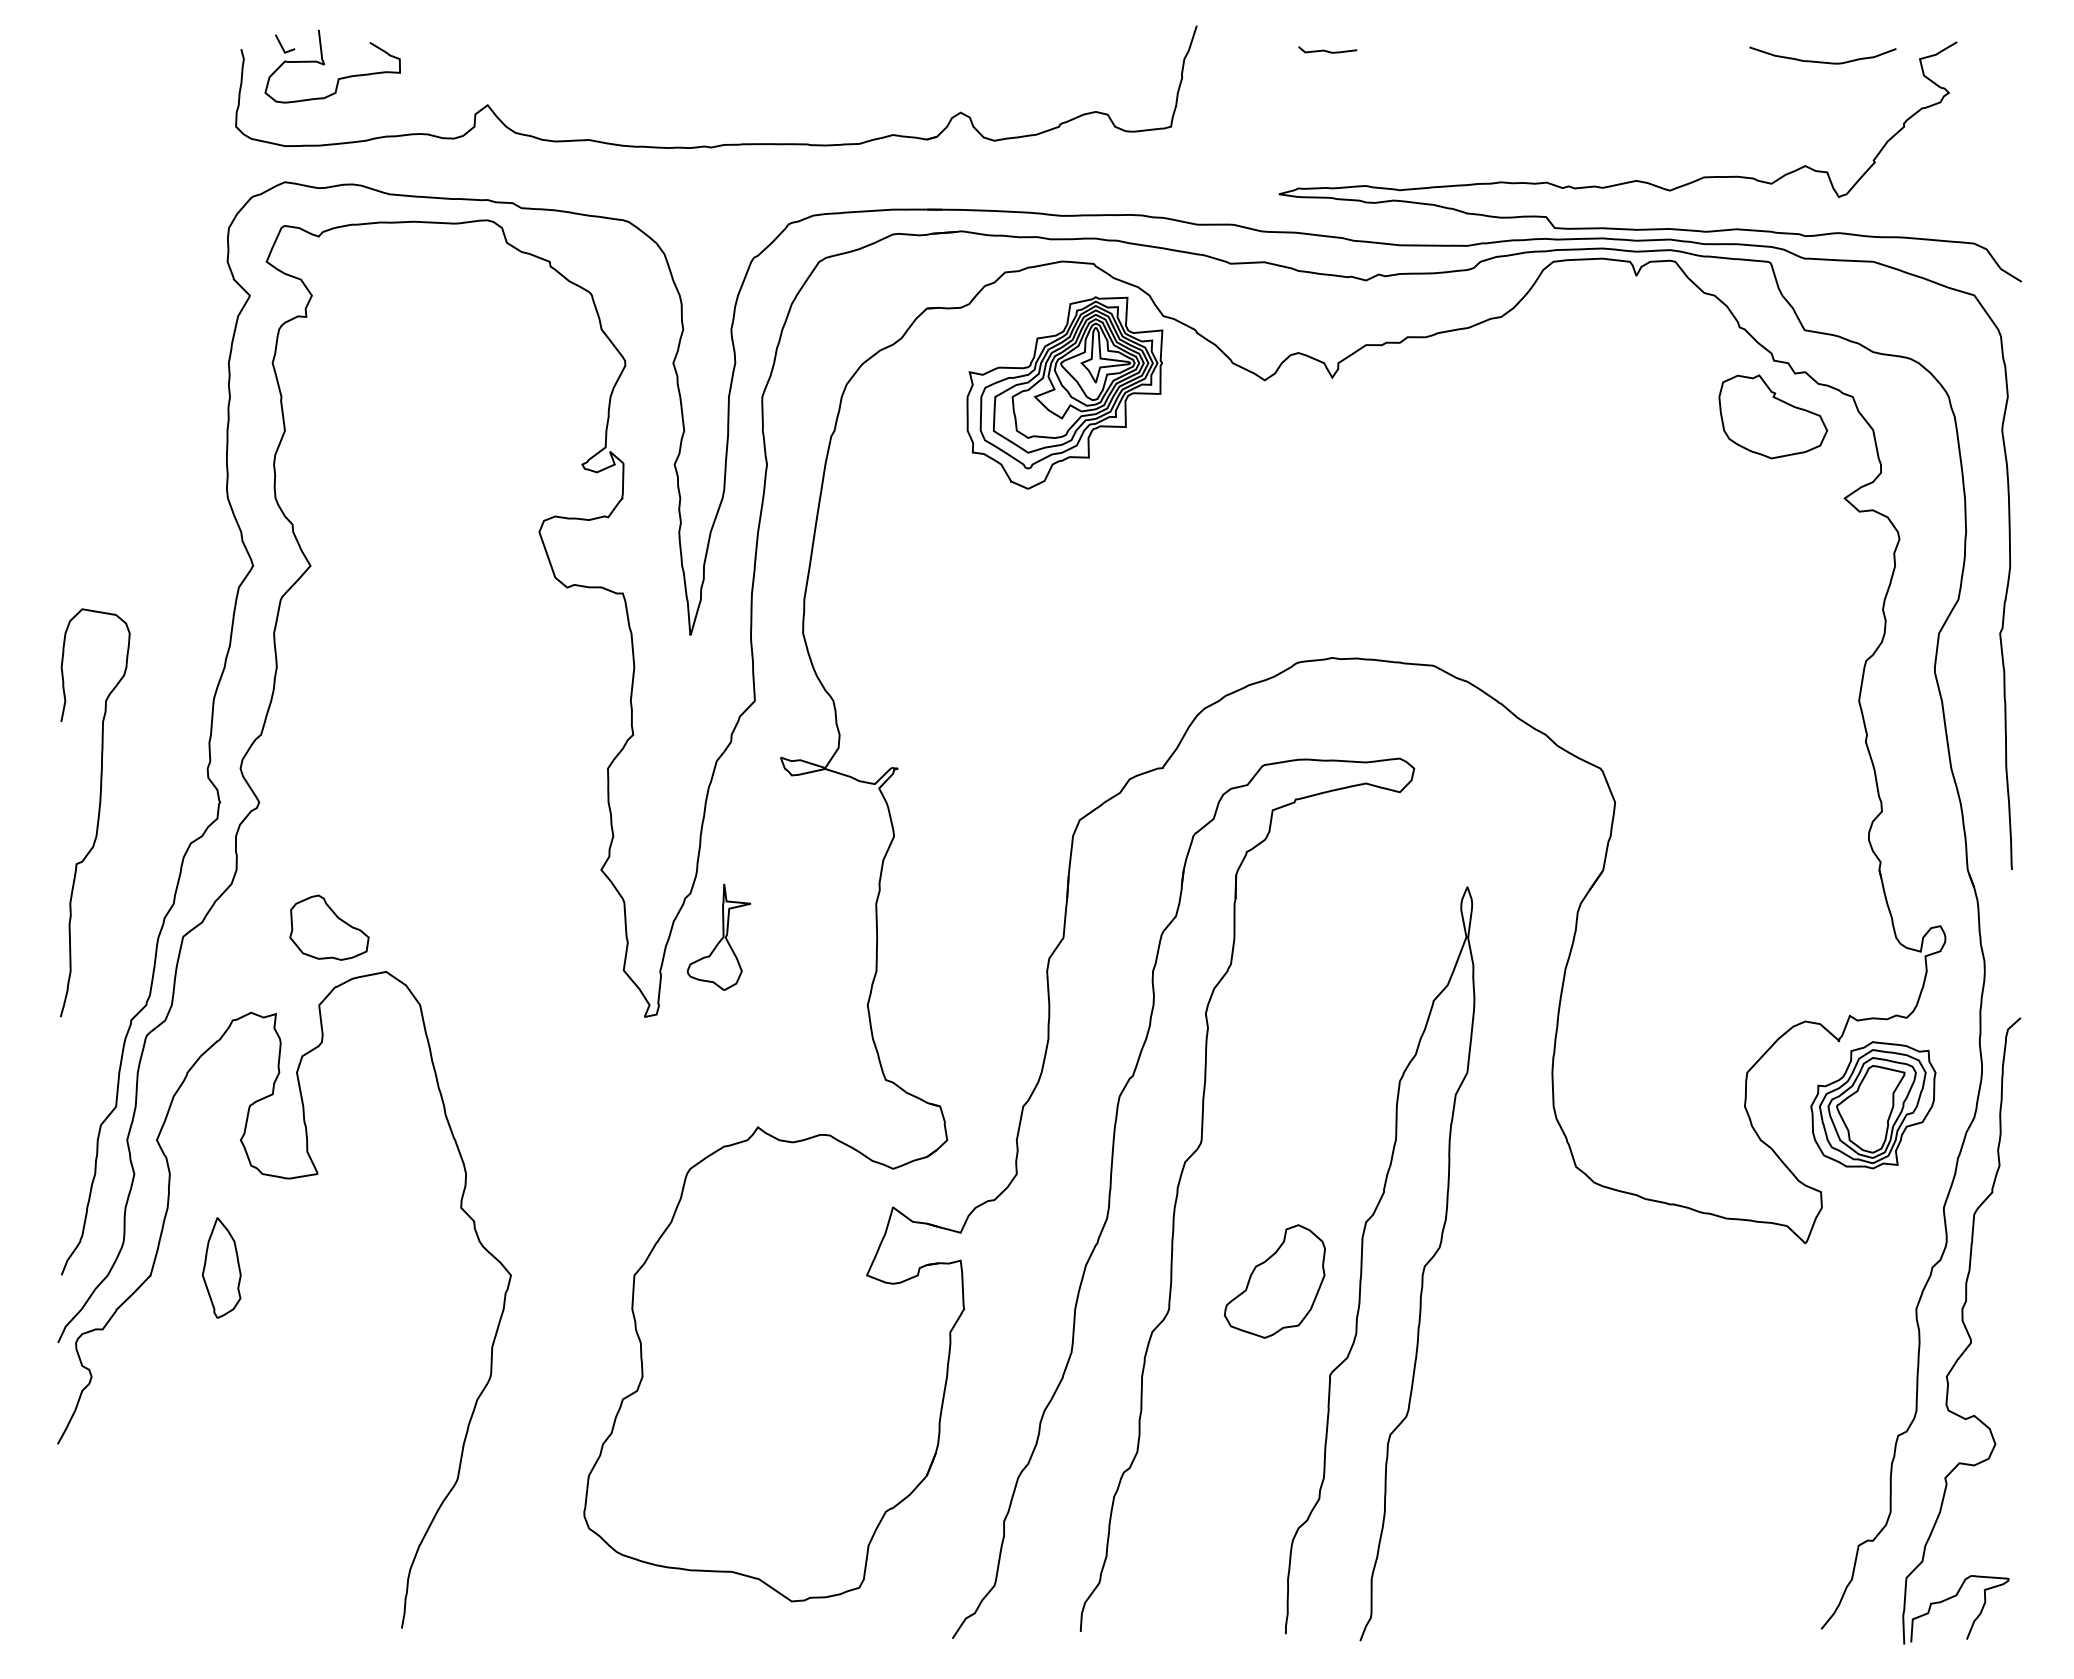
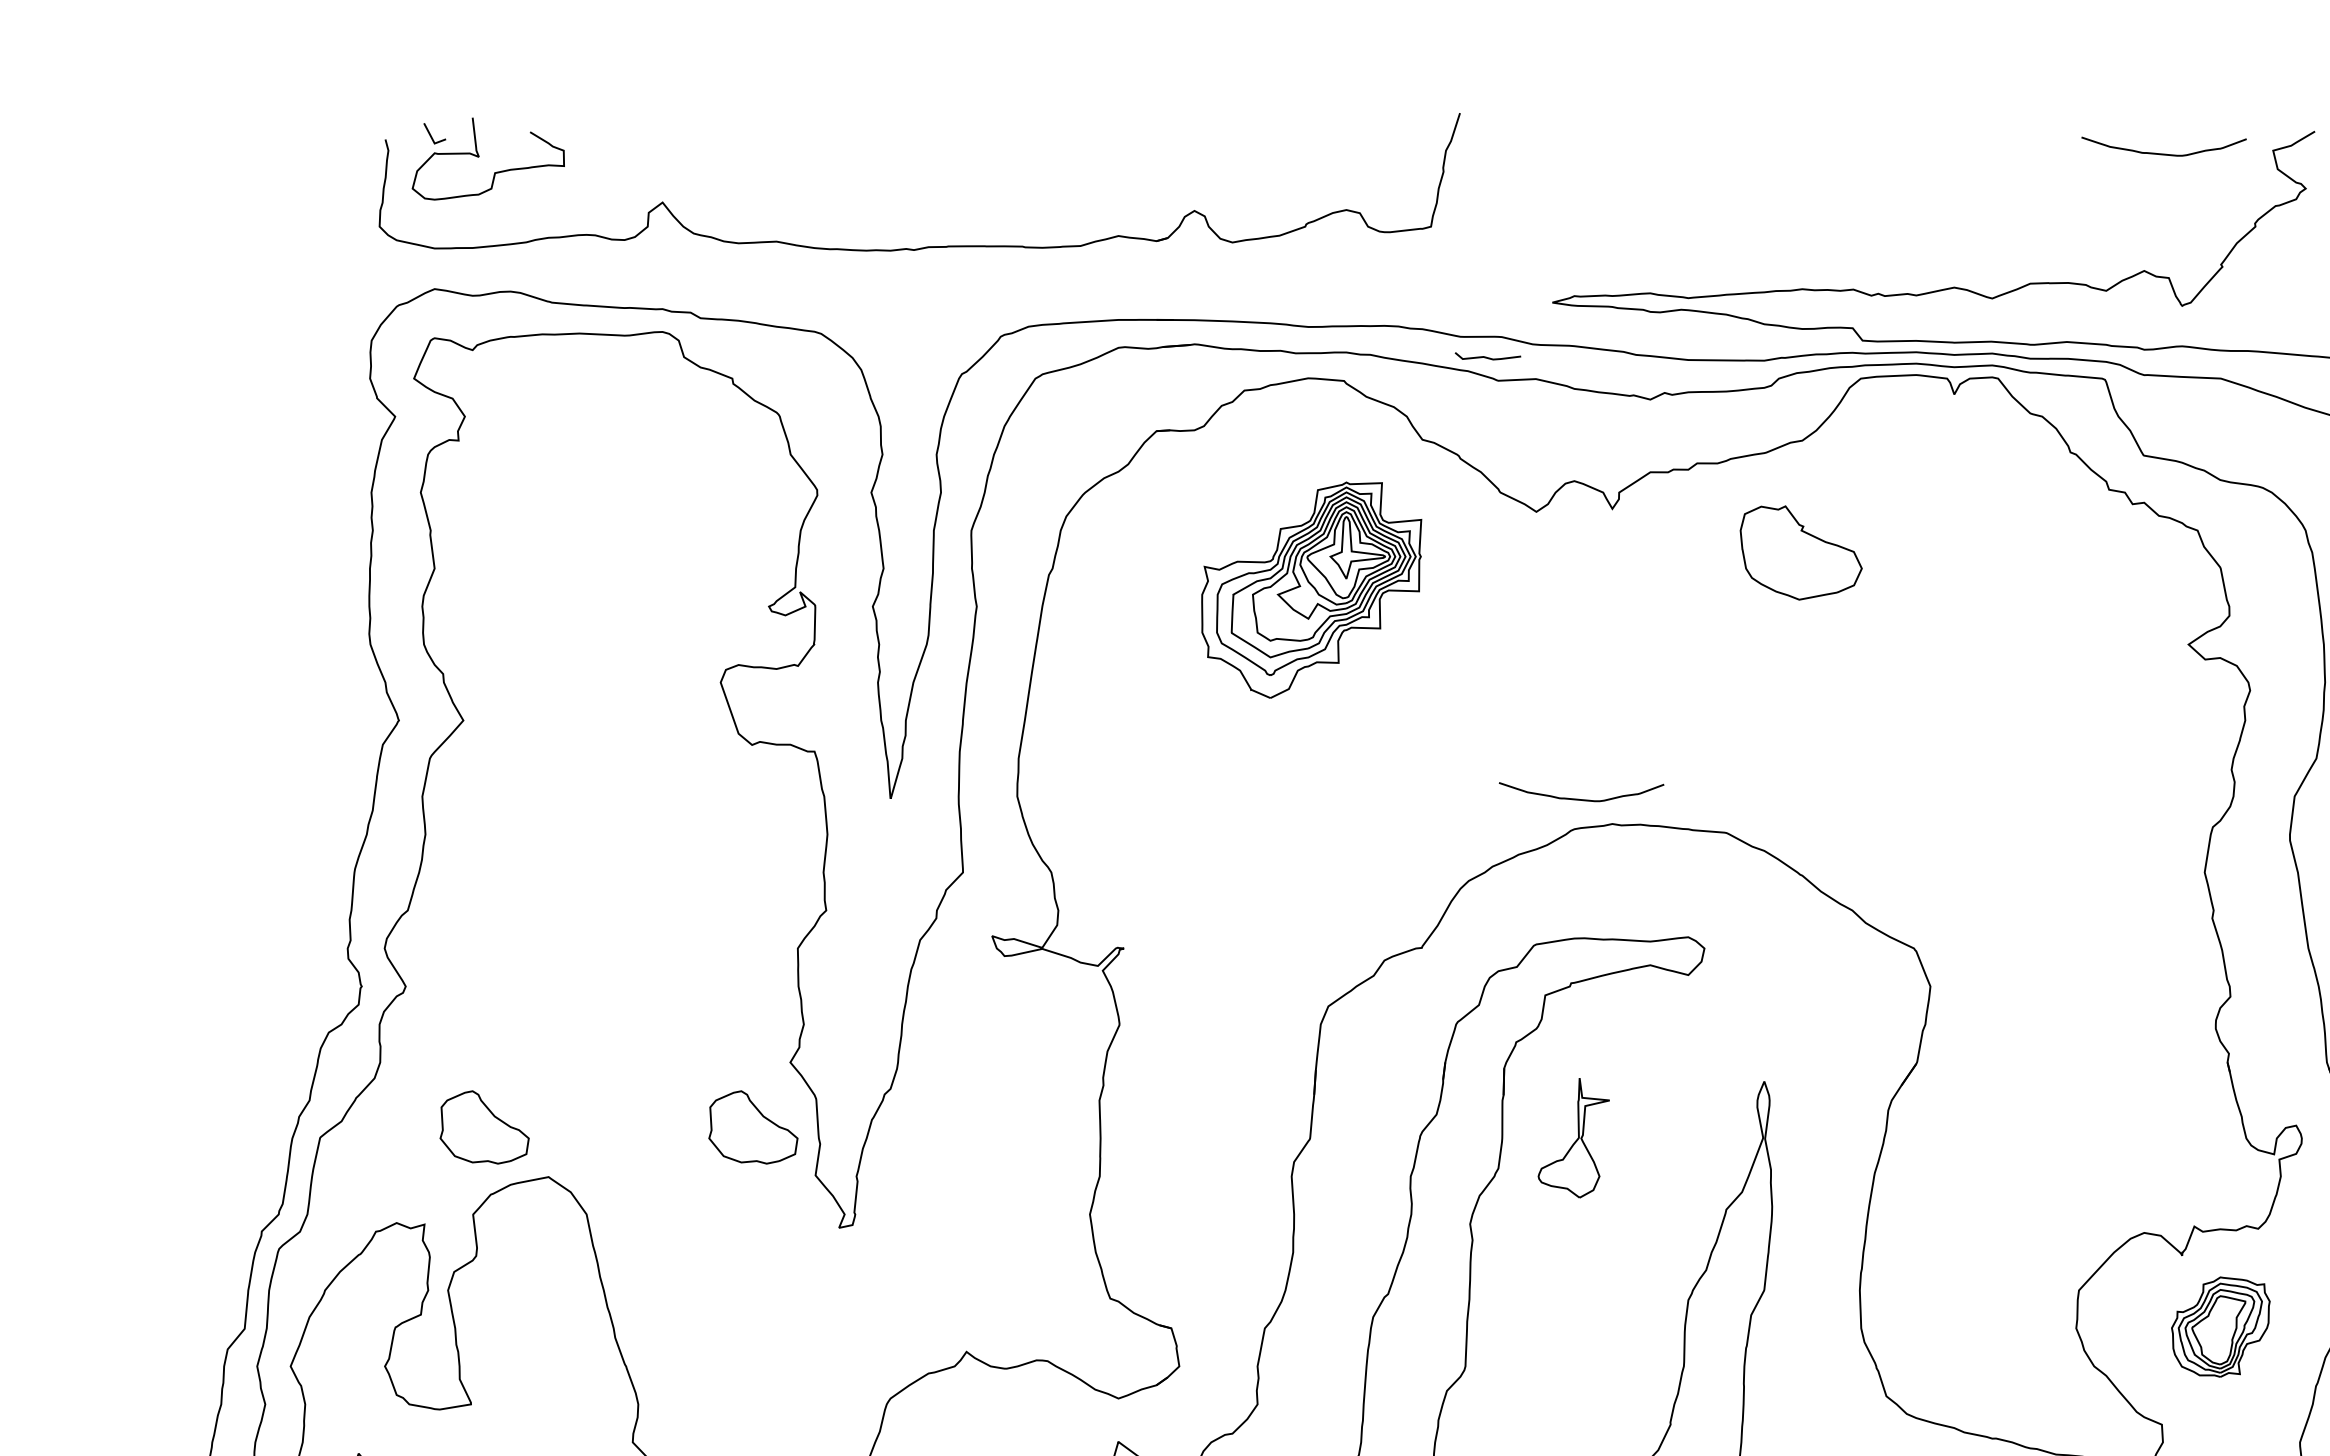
curve: (1327, 50) -> (1487, 356), moved
part: (1064, 392) -> (1311, 589), moved
part: (1773, 416) -> (1801, 552), moved
curve: (1304, 635) -> (1581, 798), added
curve: (98, 812) -> (224, 997), removed
part: (568, 927) -> (753, 1127), added
part: (718, 936) -> (1573, 1137), moved
part: (1873, 1105) -> (2220, 1327), size x0.7

